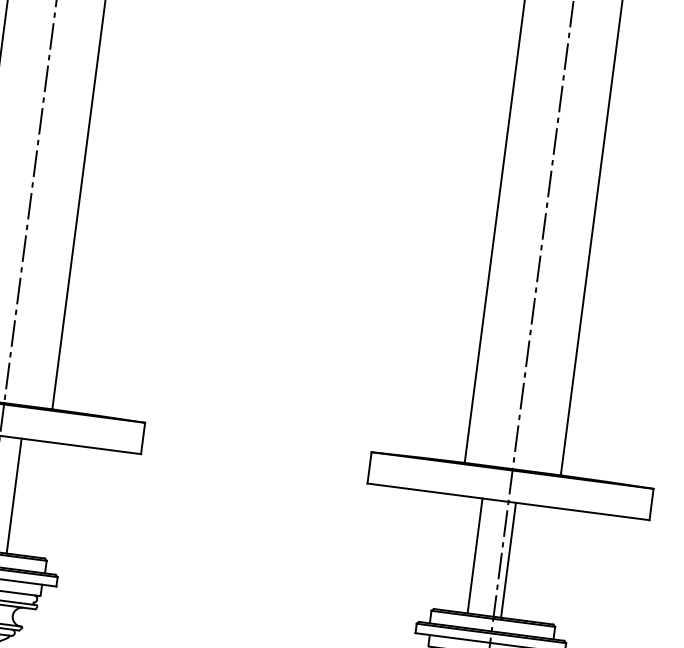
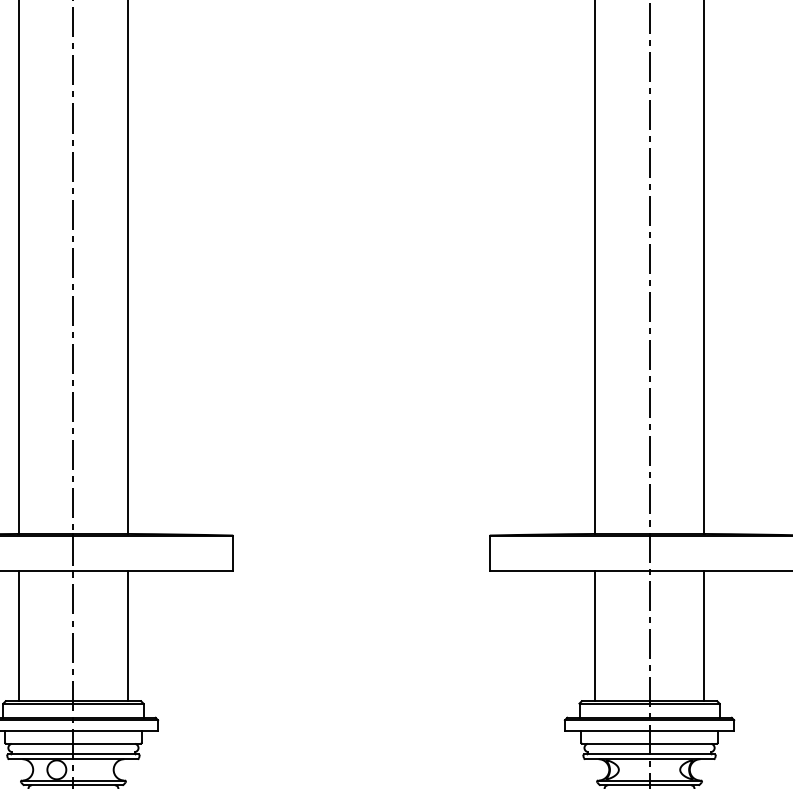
line: (13, 496) -> (127, 636), moved
line: (475, 556) -> (595, 636), moved
line: (508, 560) -> (704, 636), moved

